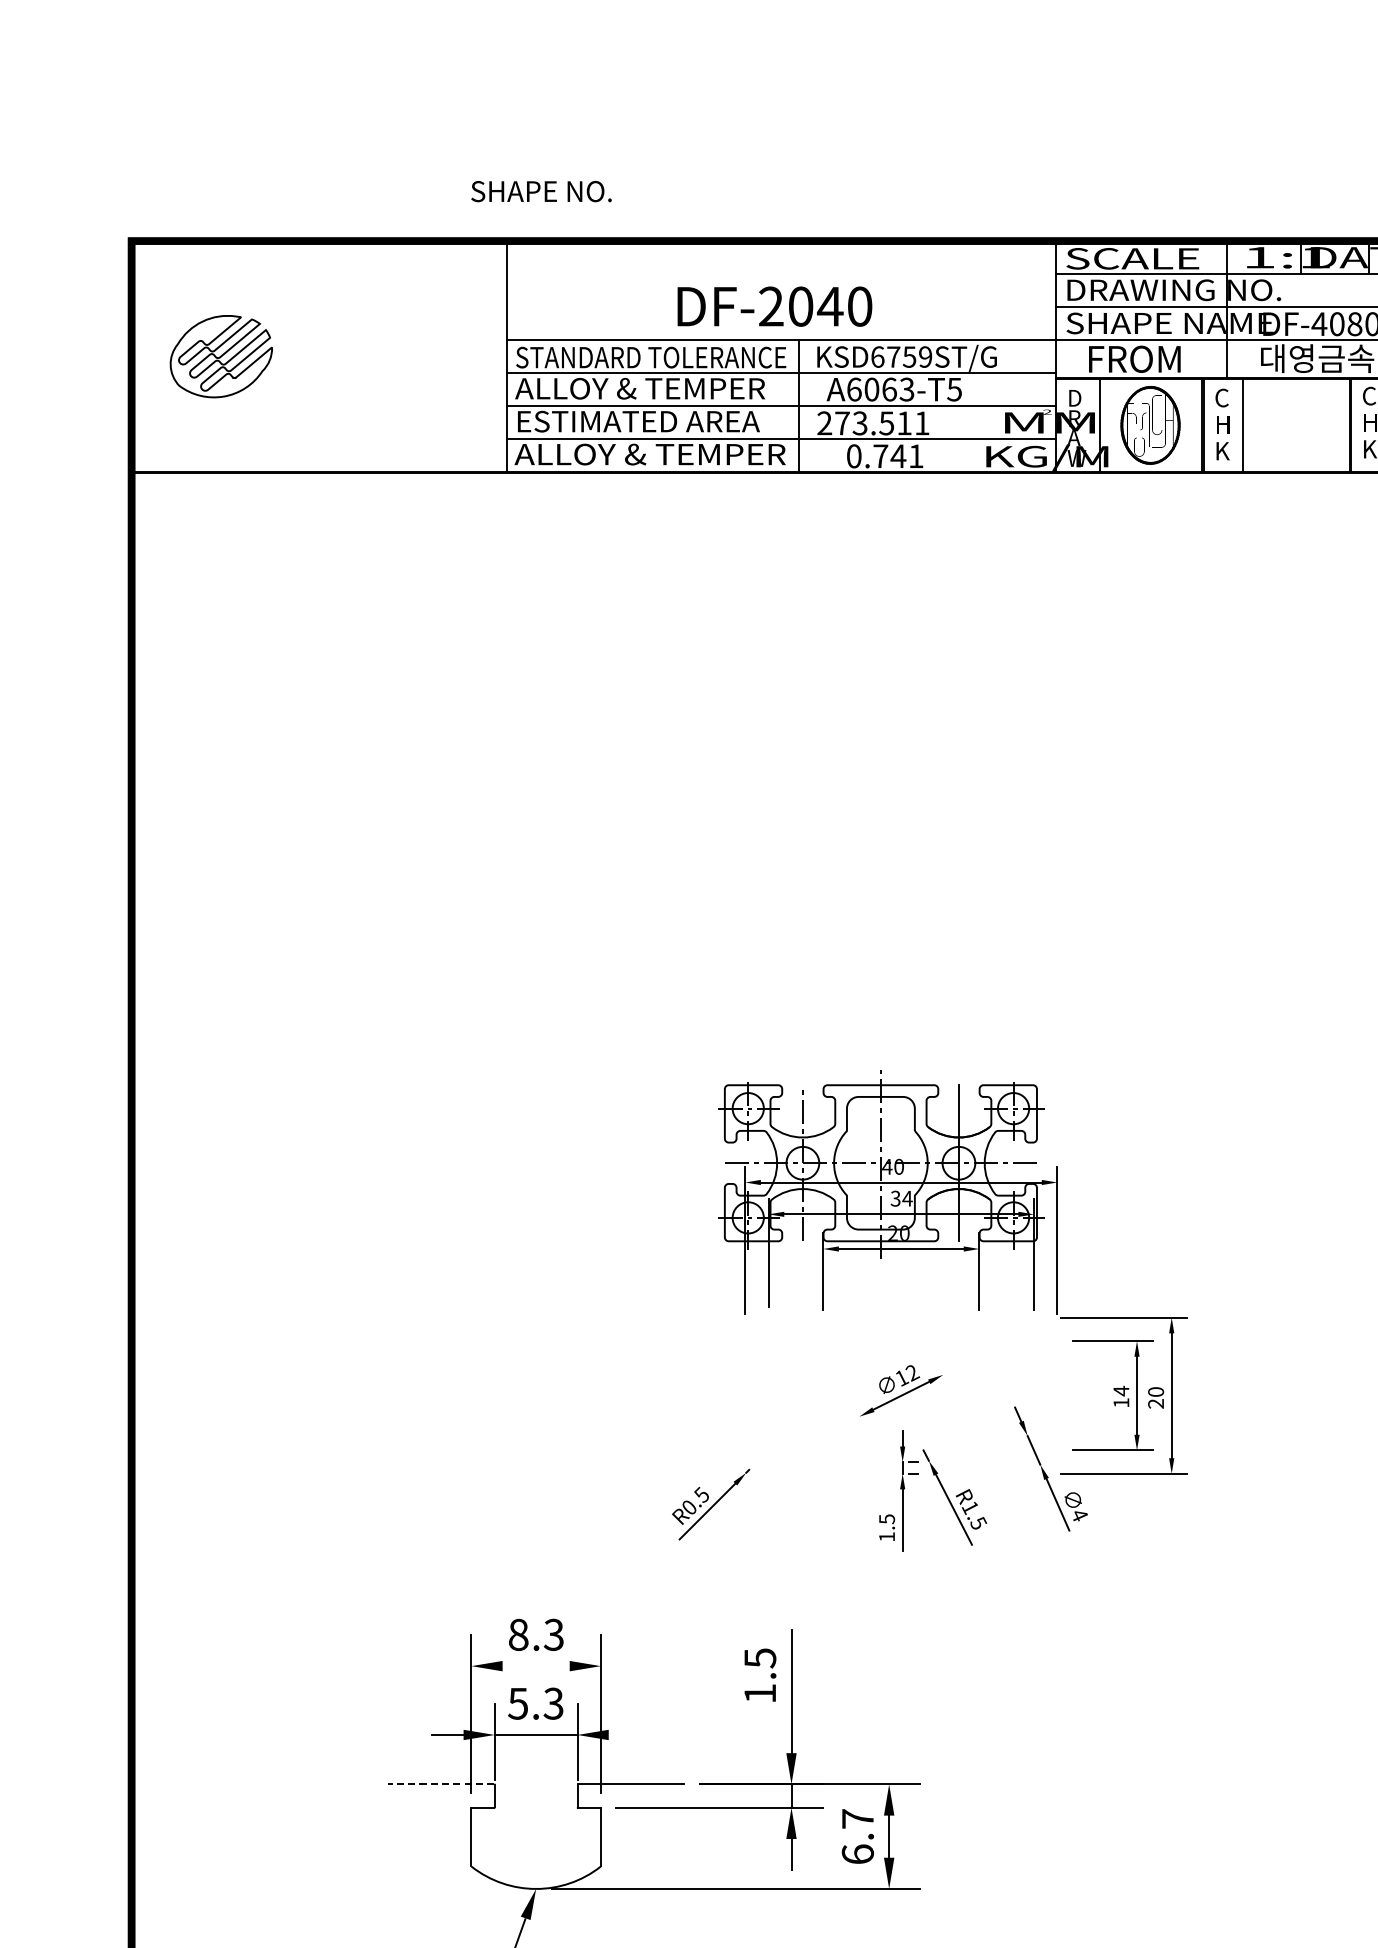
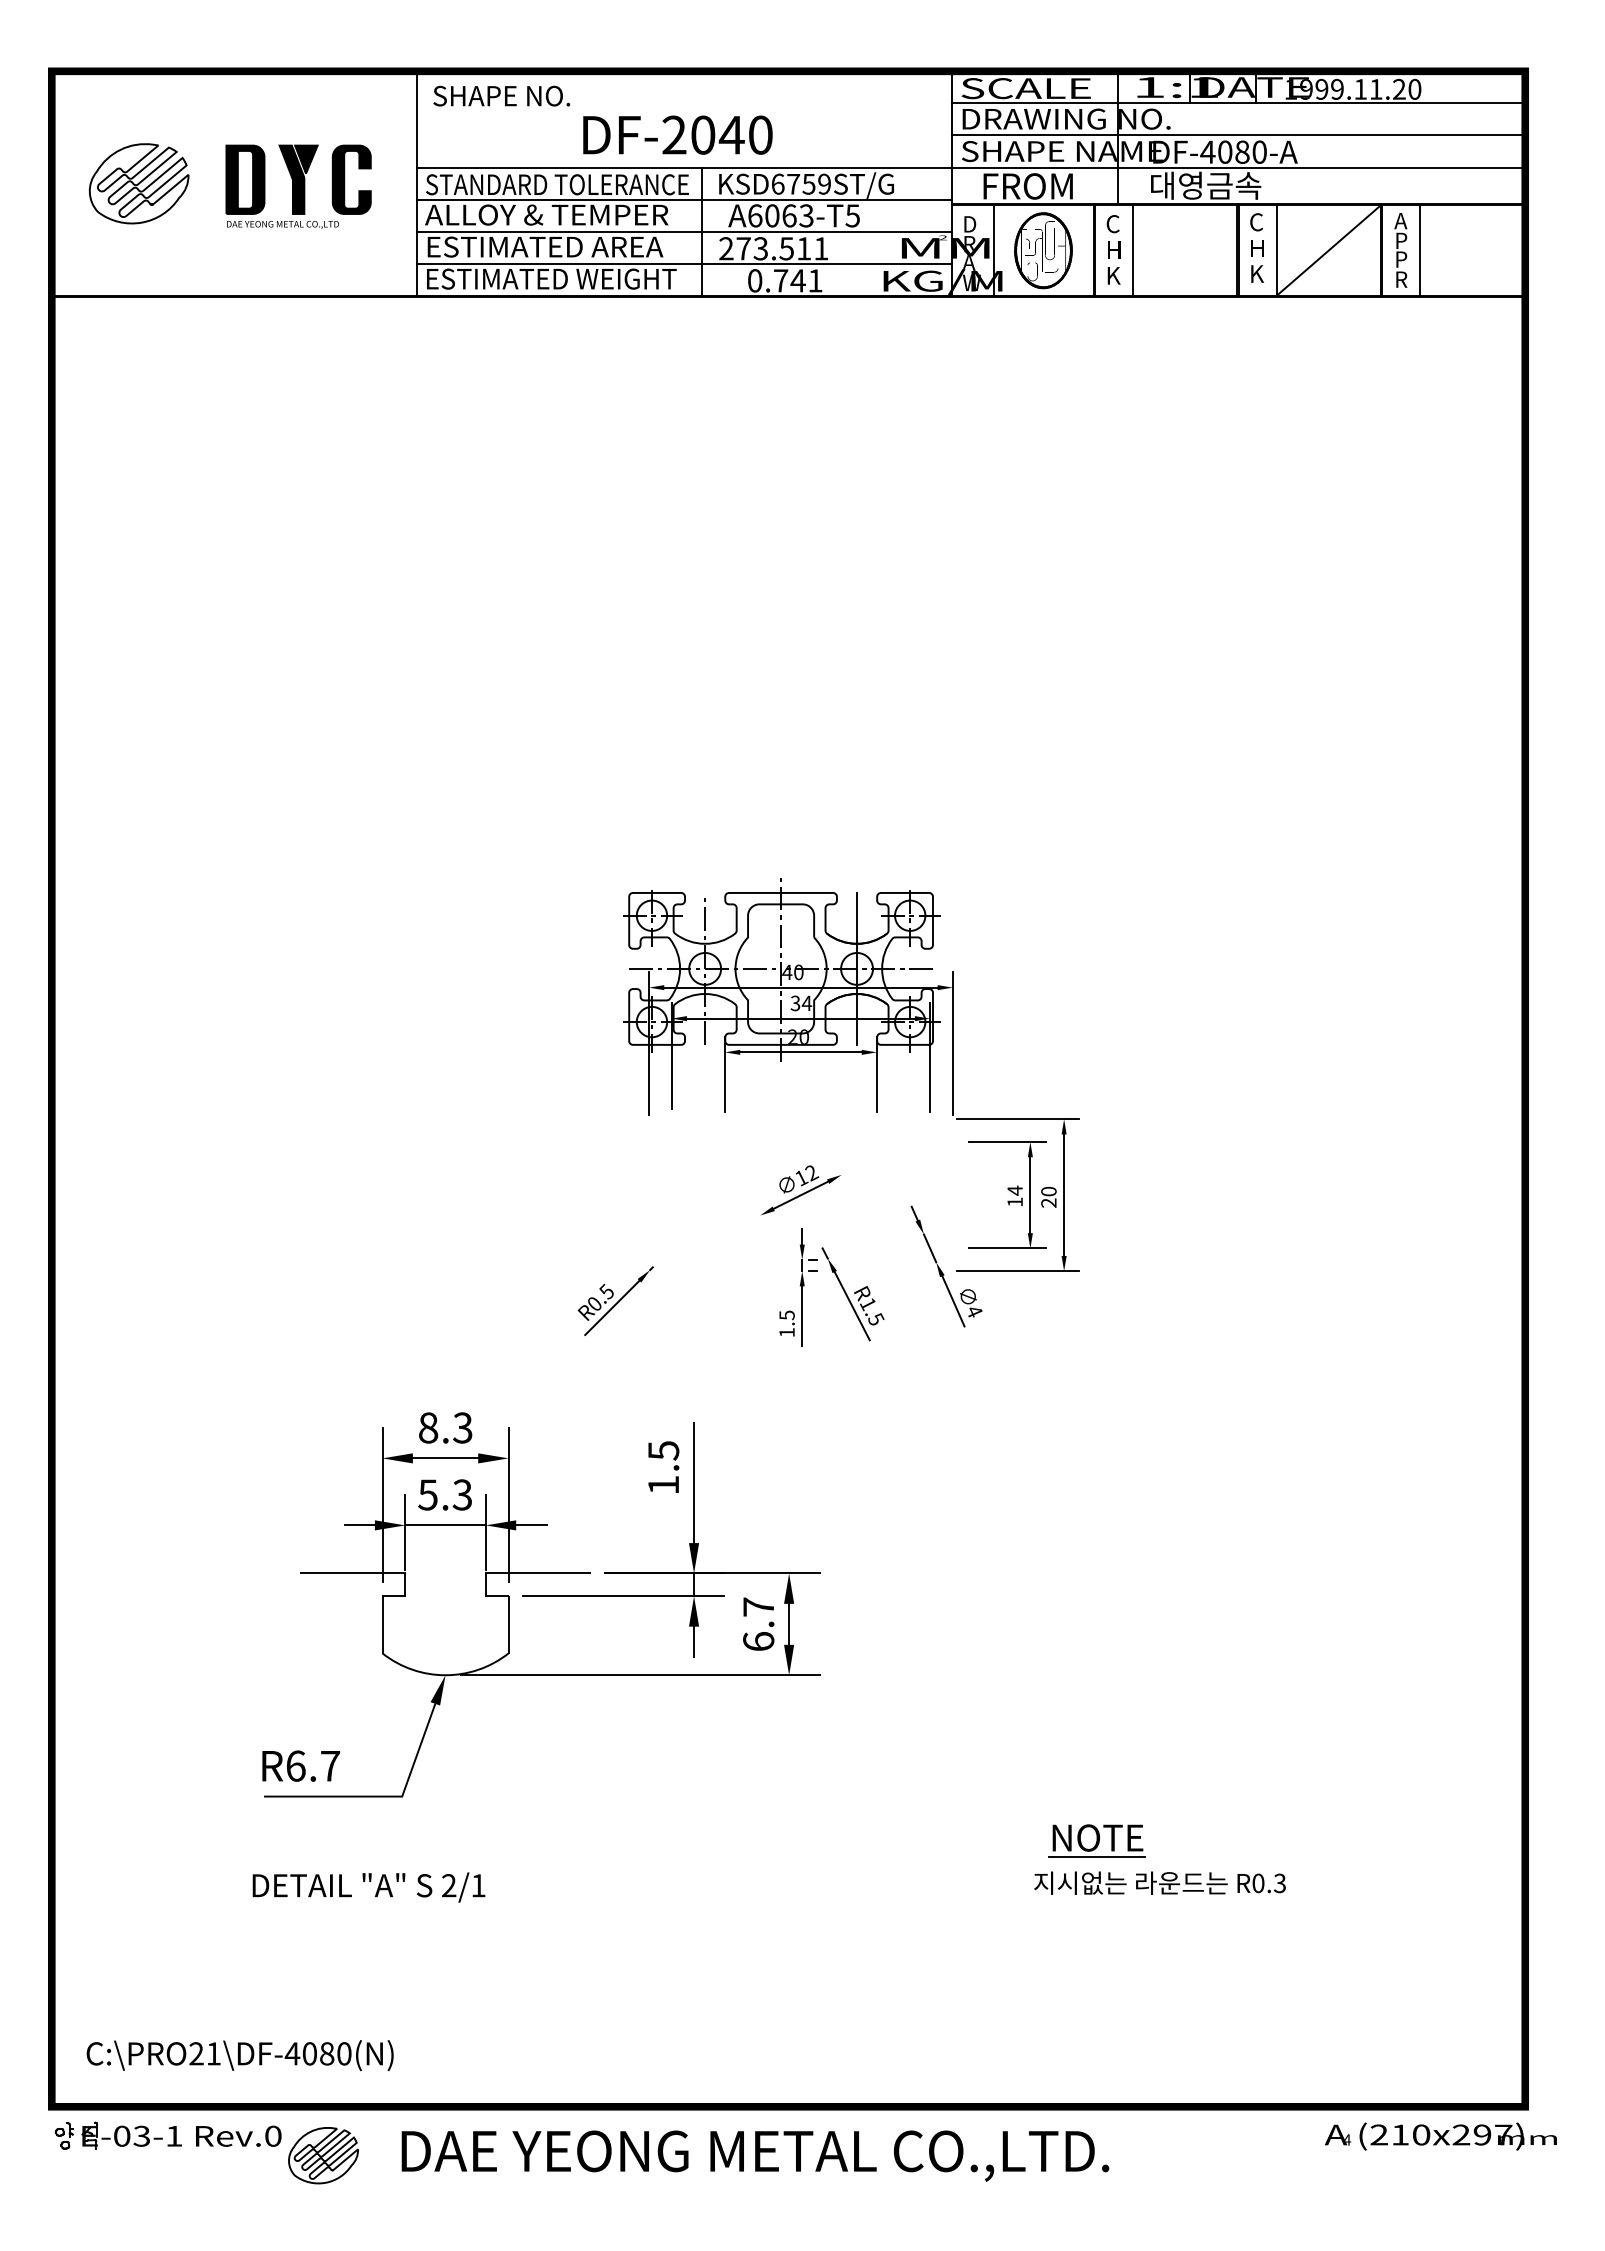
text: (541, 190) -> (501, 95), moved
part: (385, 359) -> (298, 186), added
text: (650, 453) -> (556, 278), ALLOY & TEMPER -> ESTIMATED WEIGHT
line: (536, 1666) -> (445, 1458), added
line: (624, 1735) -> (531, 1525), added
line: (441, 1784) -> (353, 1573), dashed -> solid

